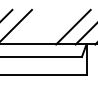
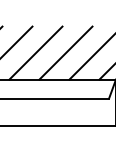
line: (33, 26) -> (34, 51), added
line: (53, 26) -> (65, 51), added

